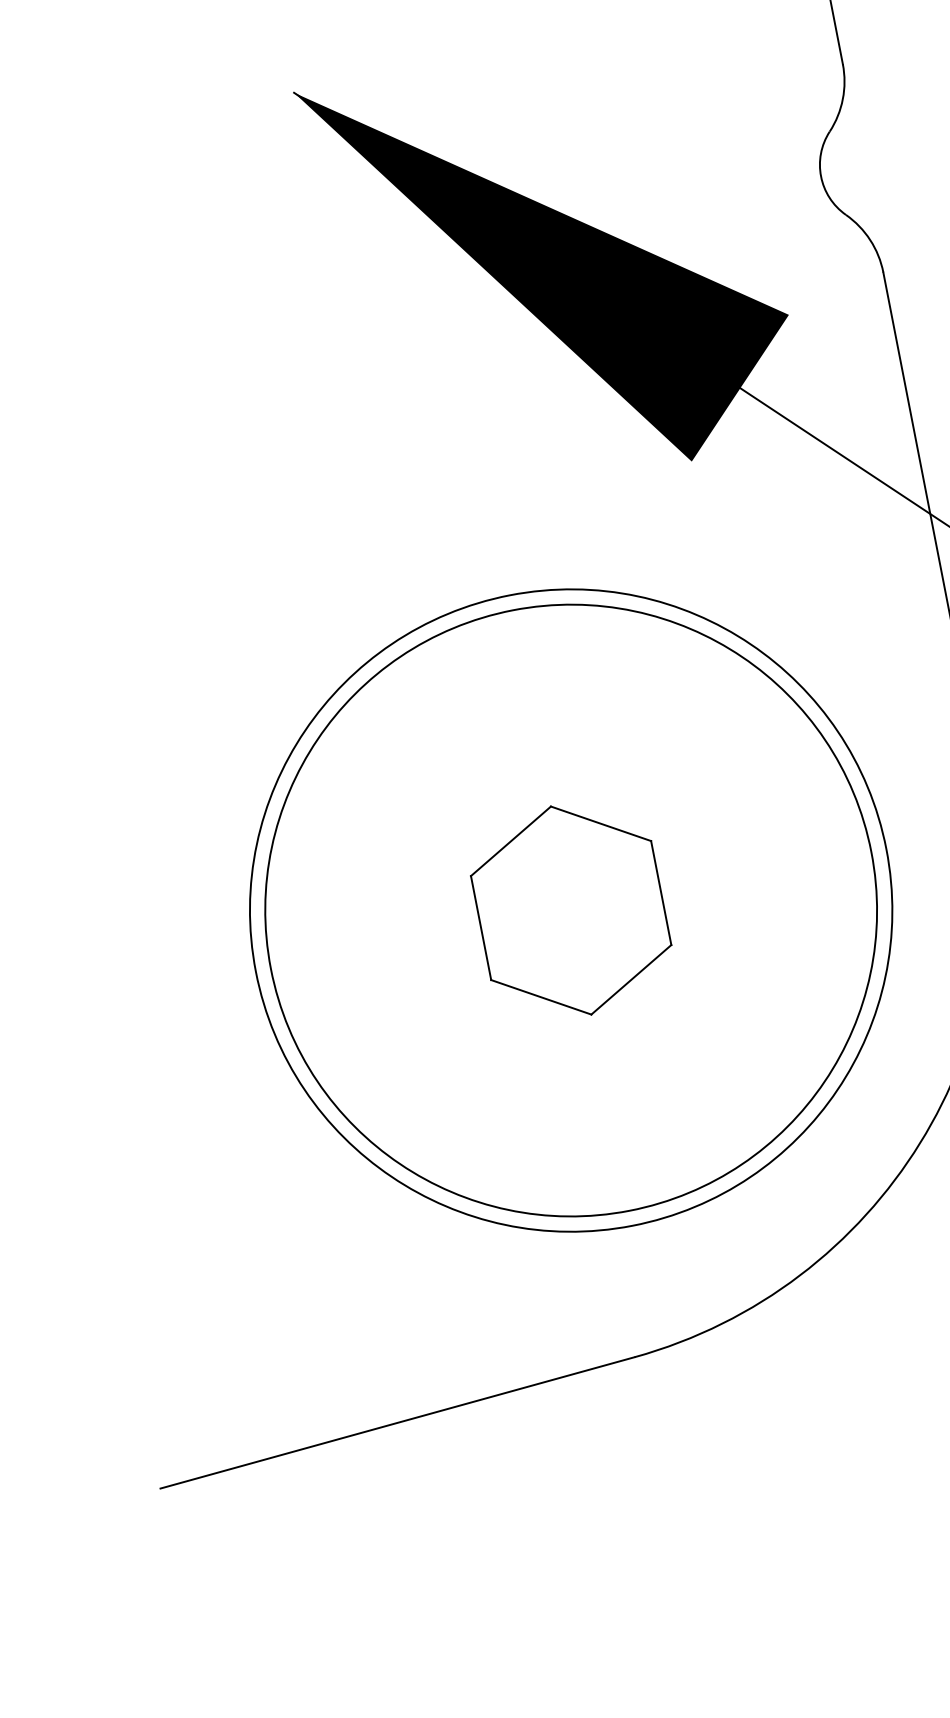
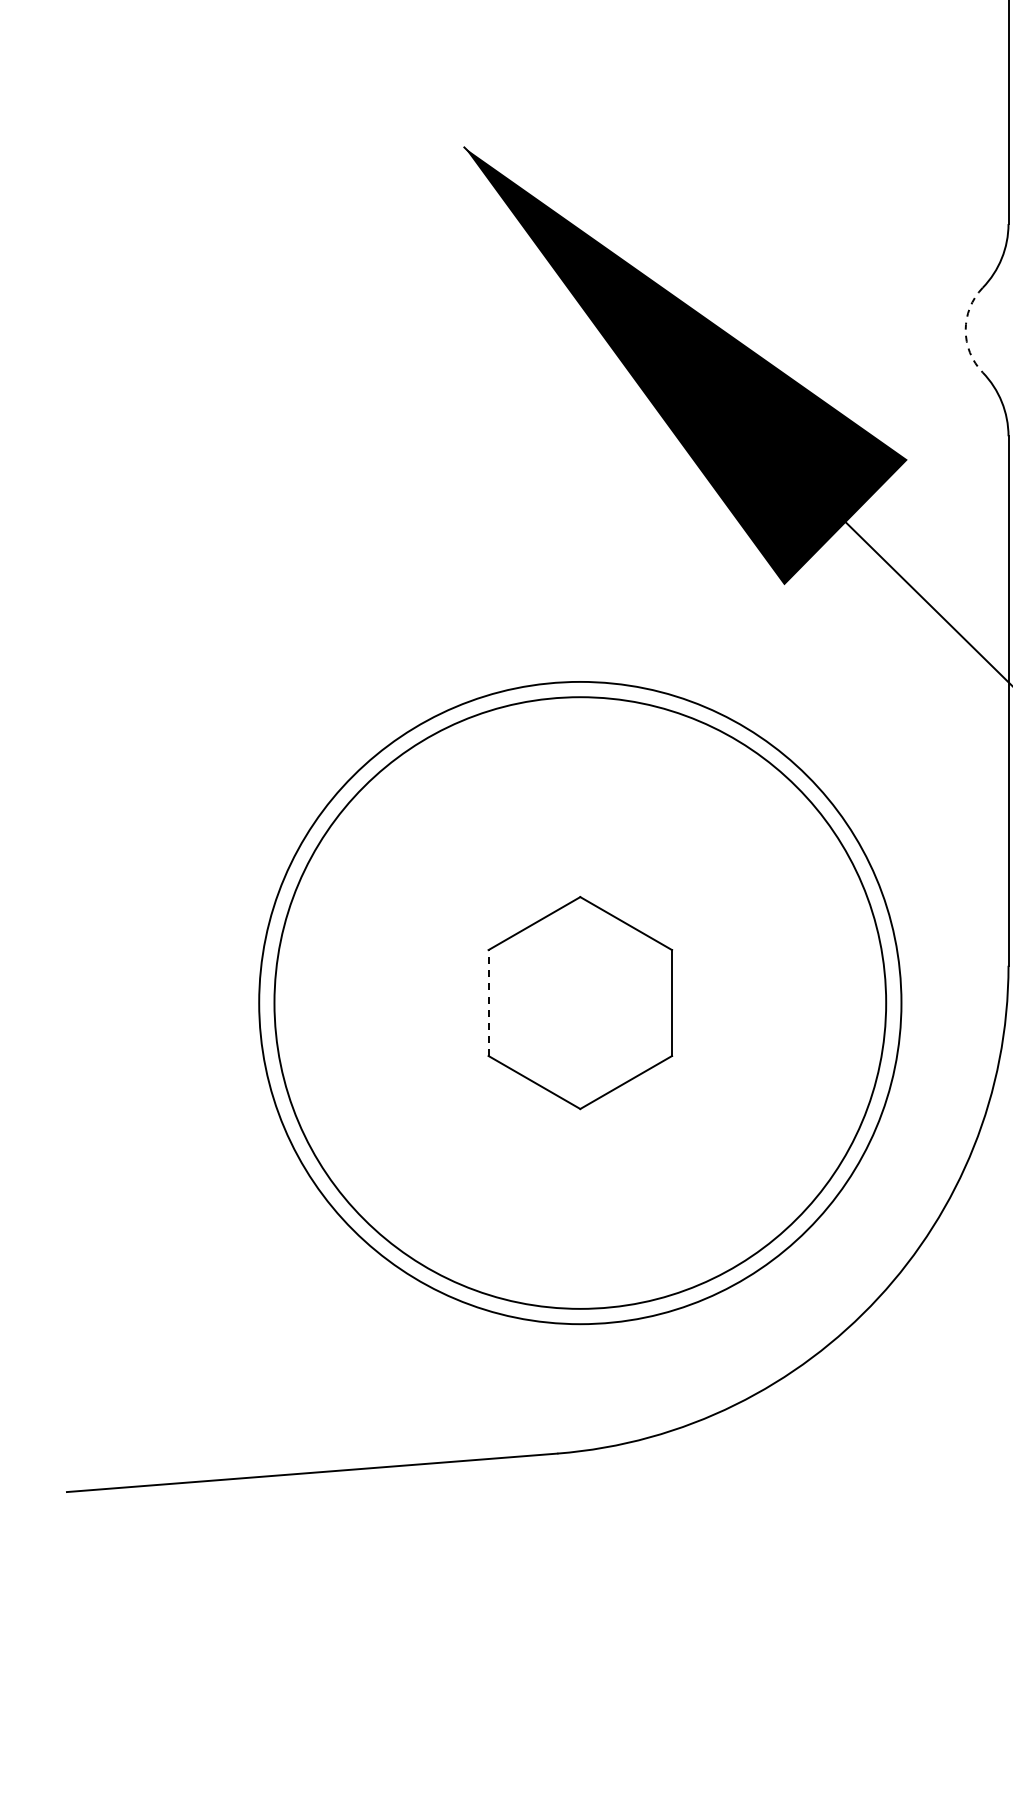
arc: (820, 176) -> (965, 330), solid -> dashed
line: (481, 928) -> (488, 1003), solid -> dashed

